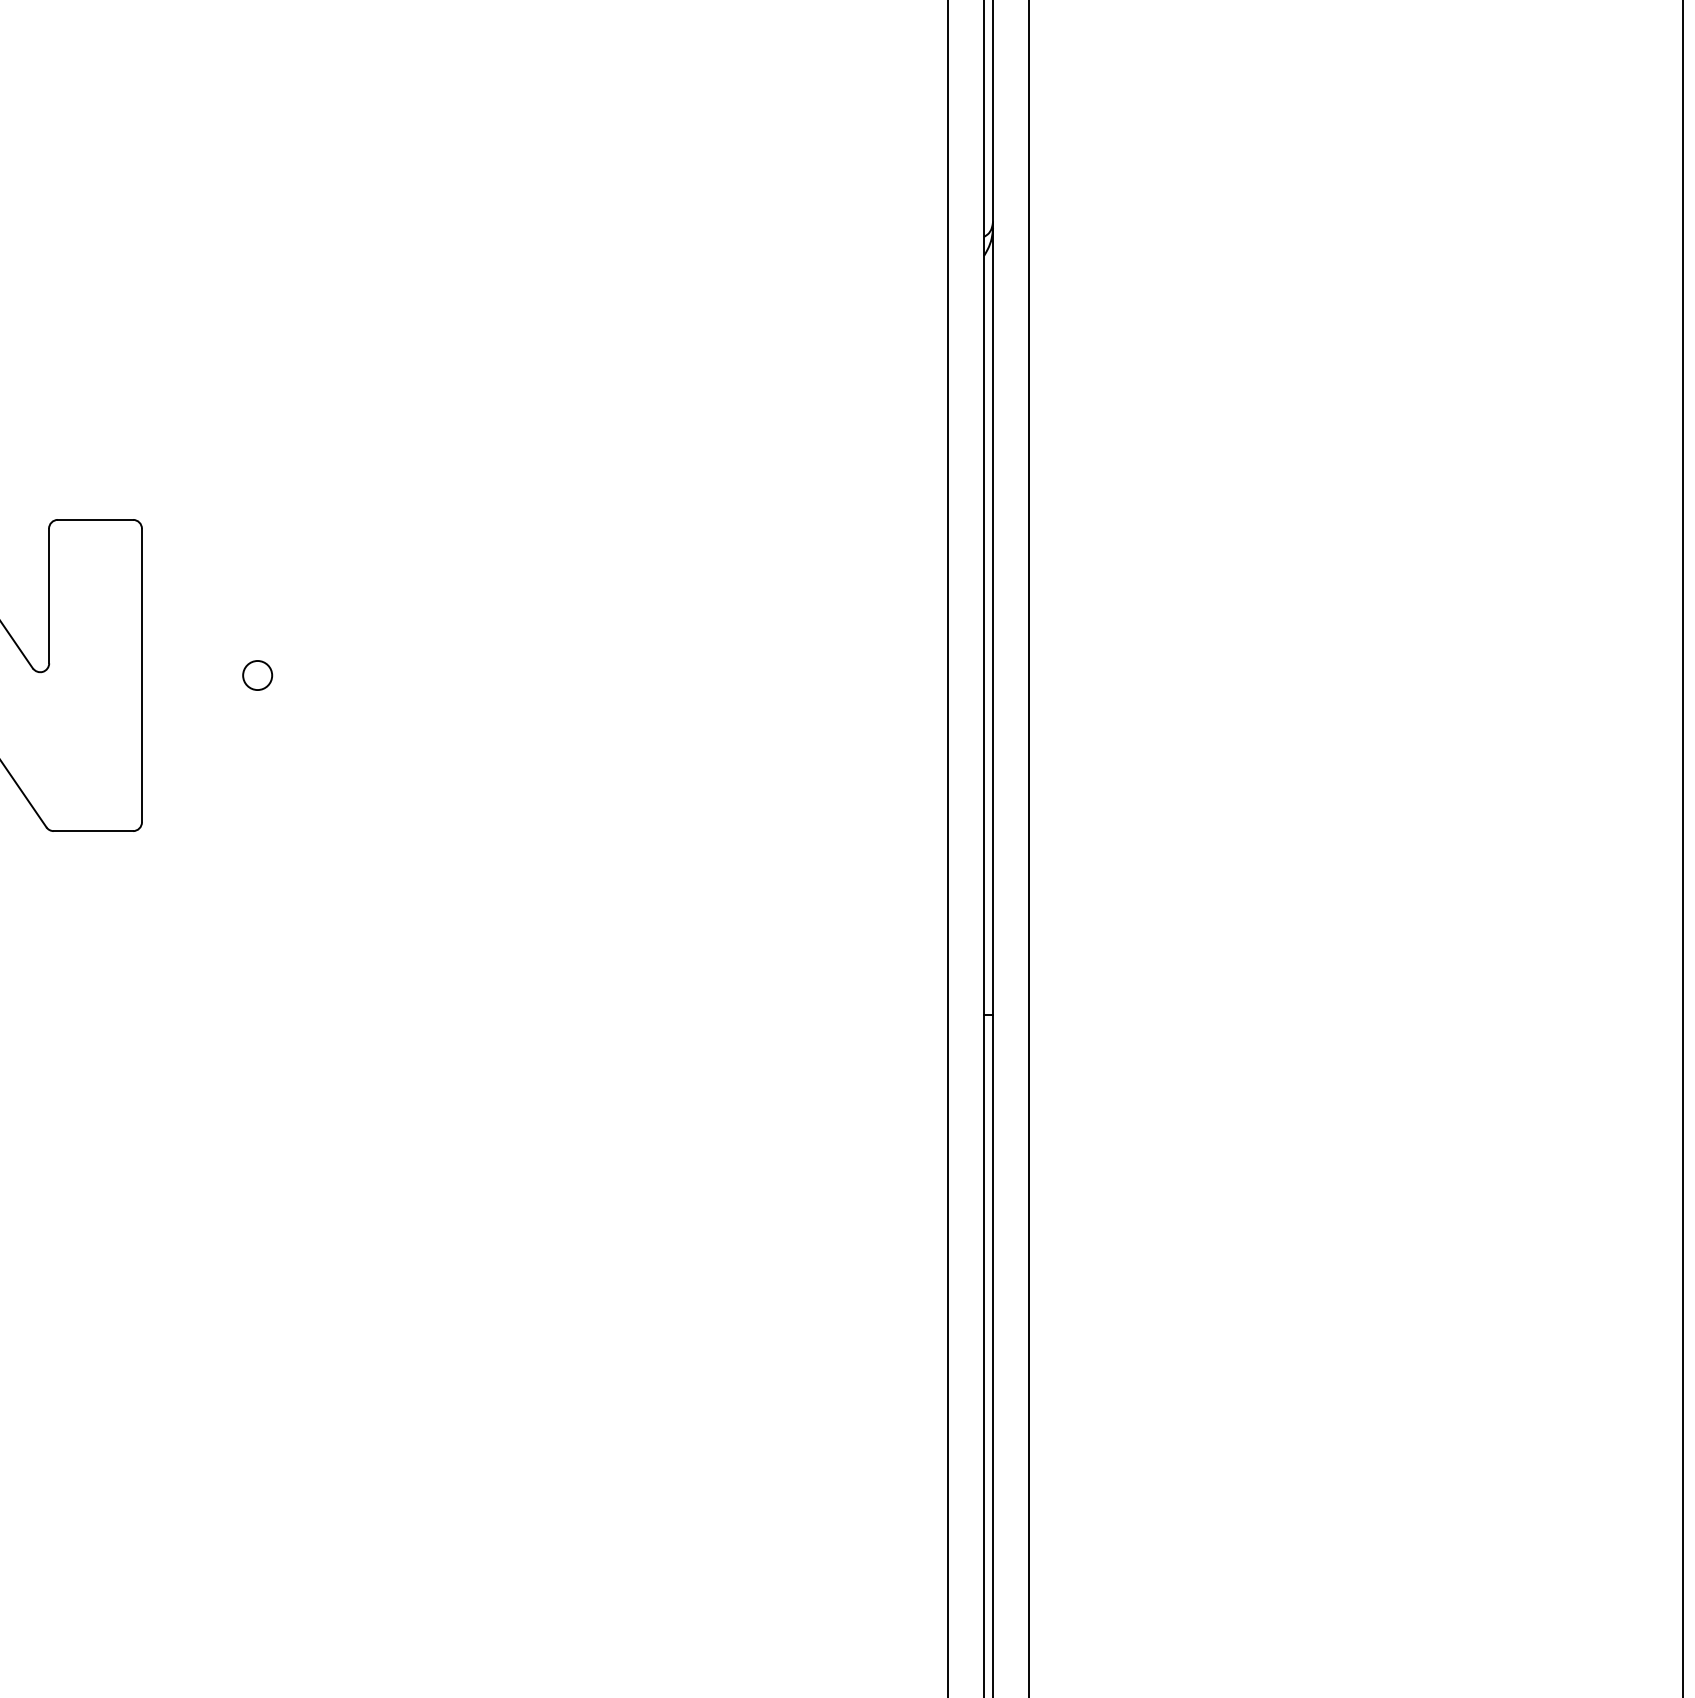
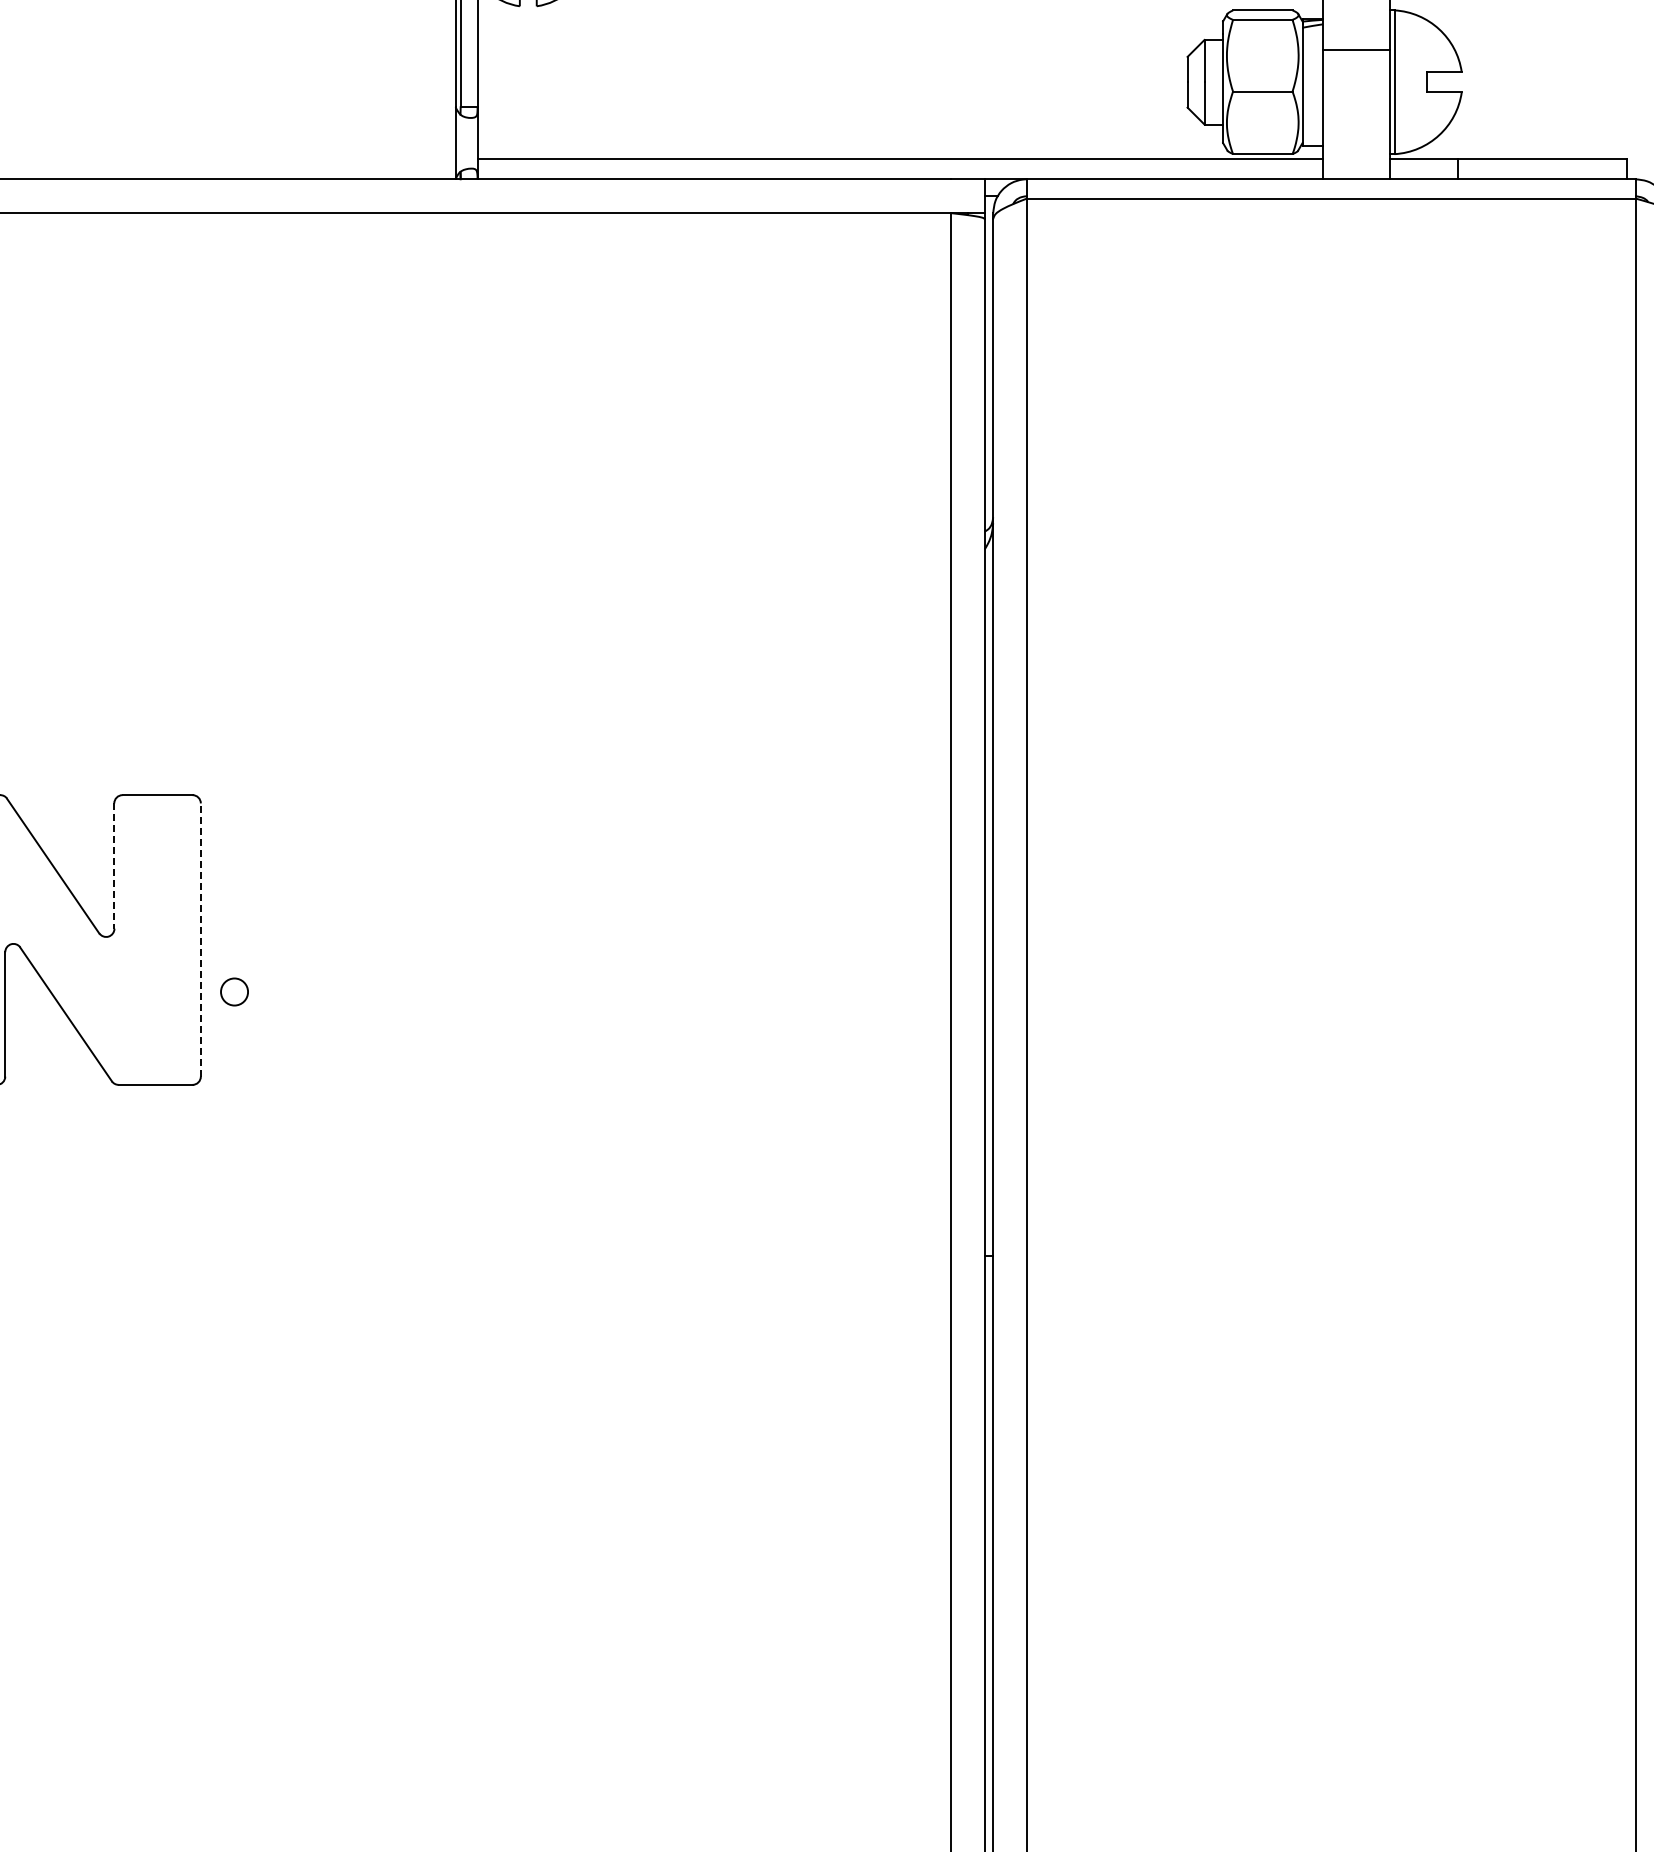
line: (49, 596) -> (114, 866), solid -> dashed
circle: (257, 674) -> (234, 991), moved
line: (141, 676) -> (200, 940), solid -> dashed

